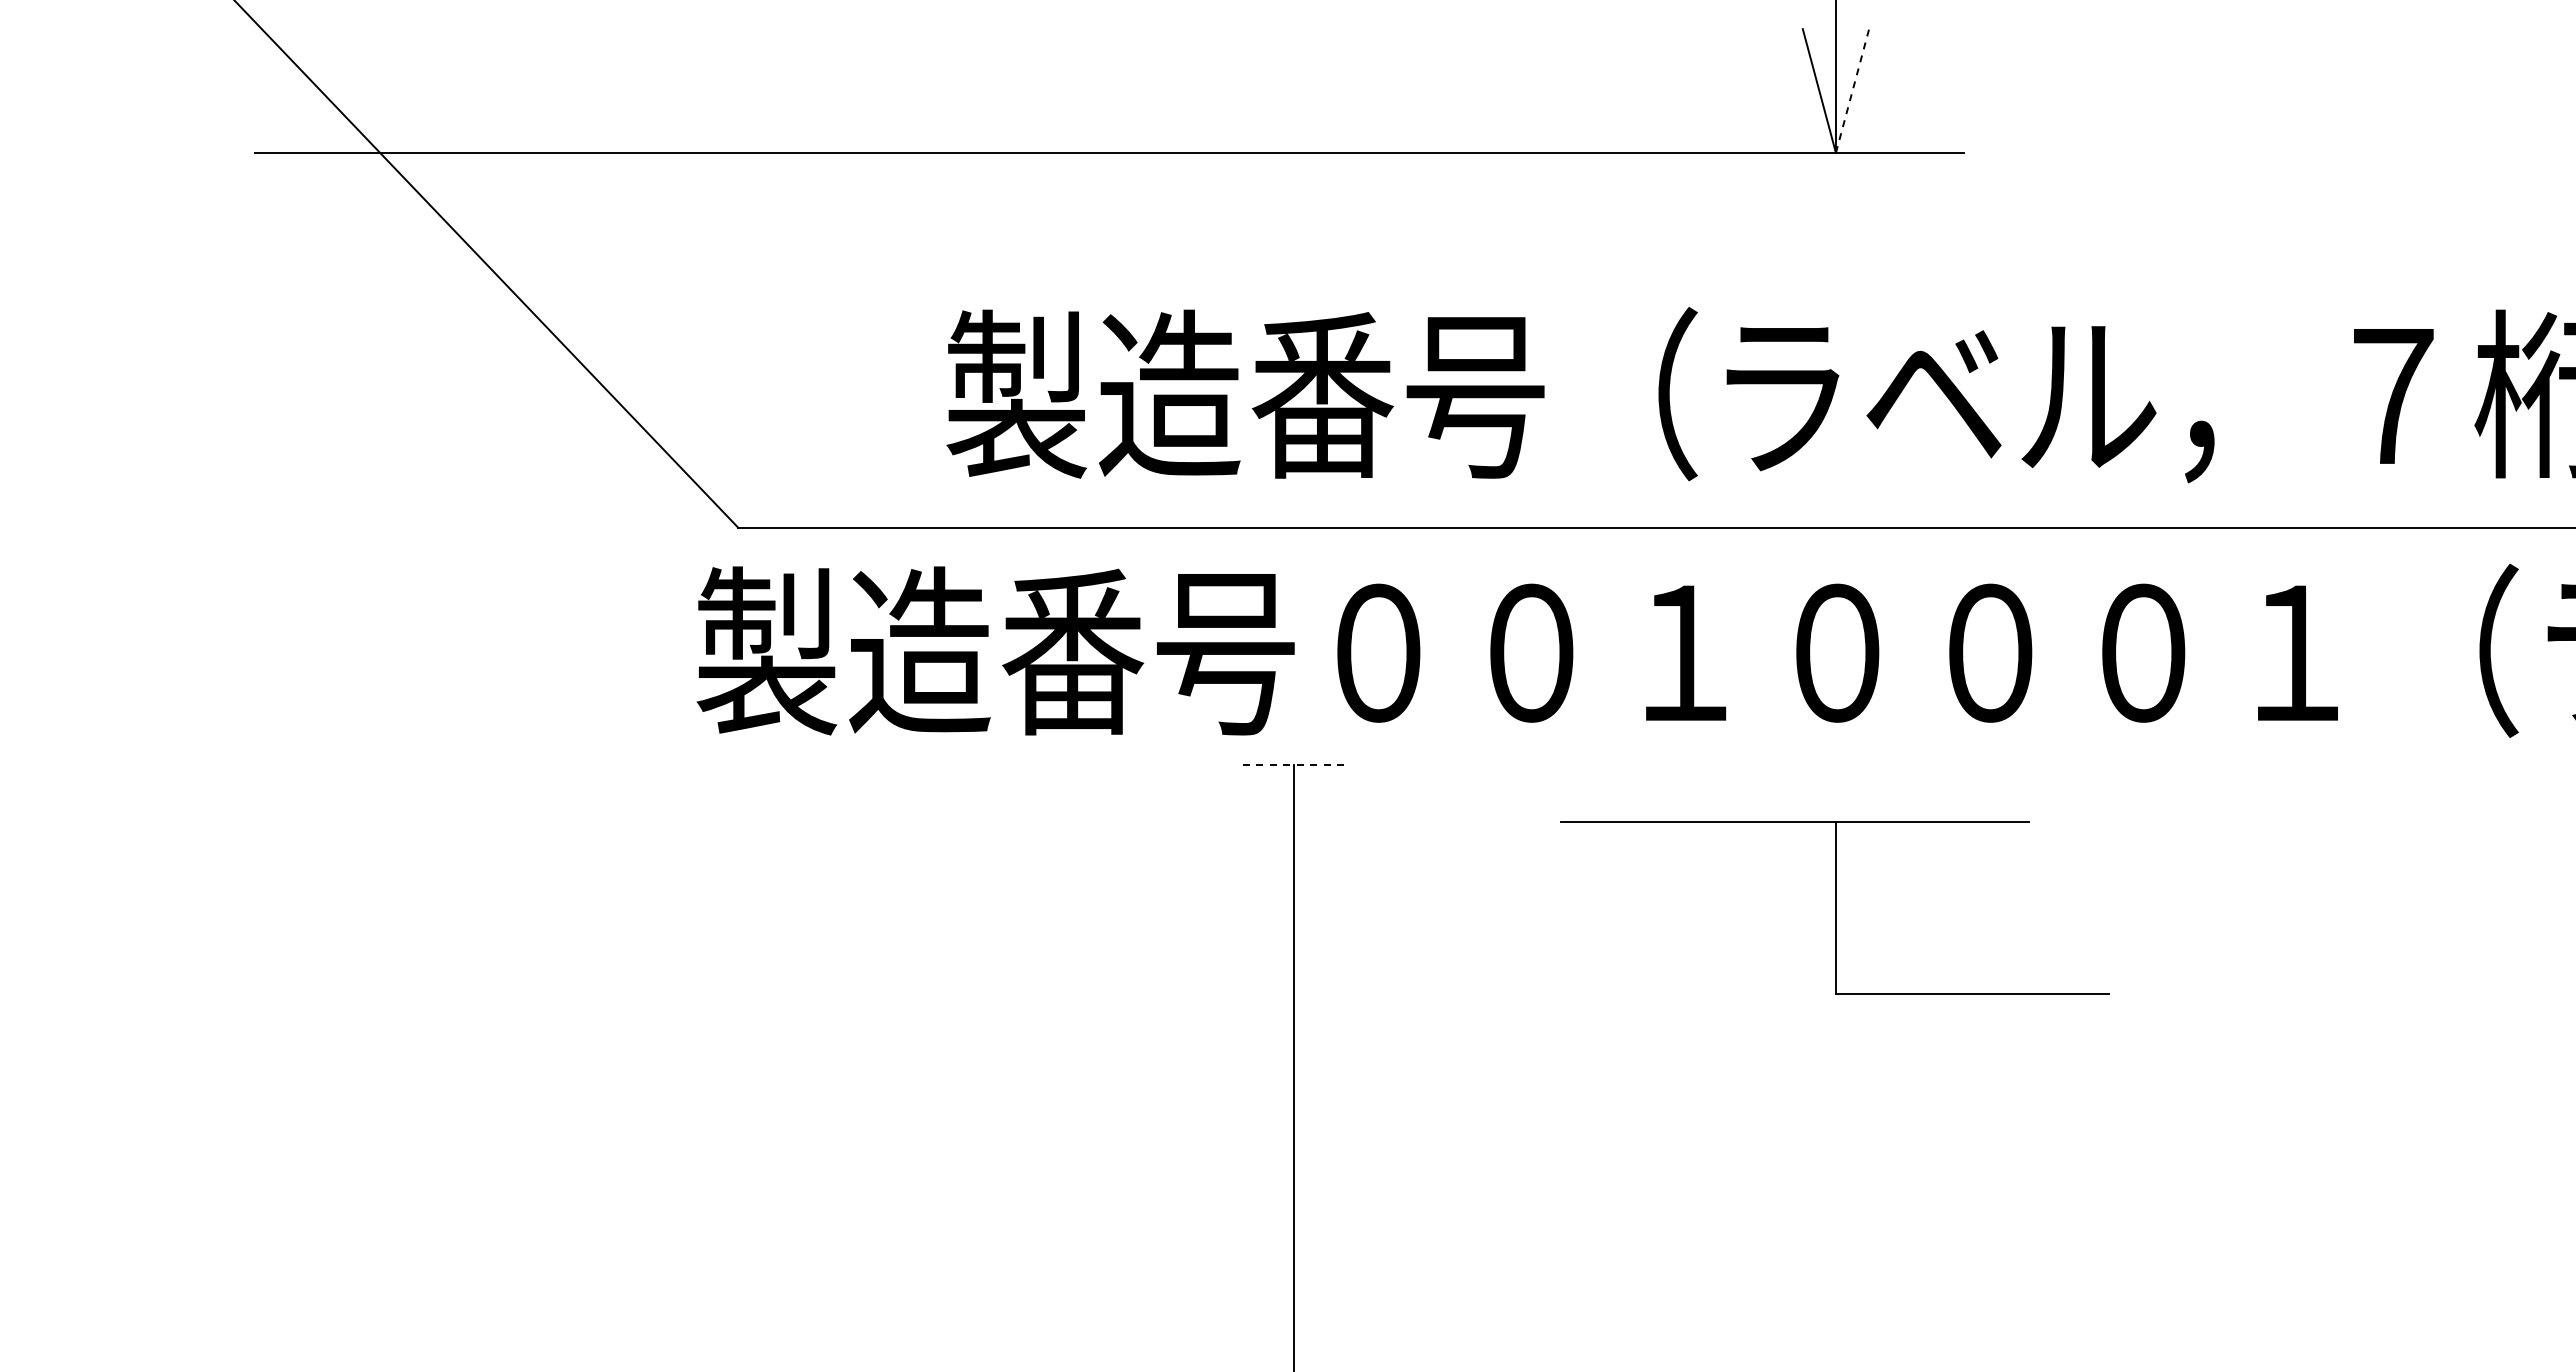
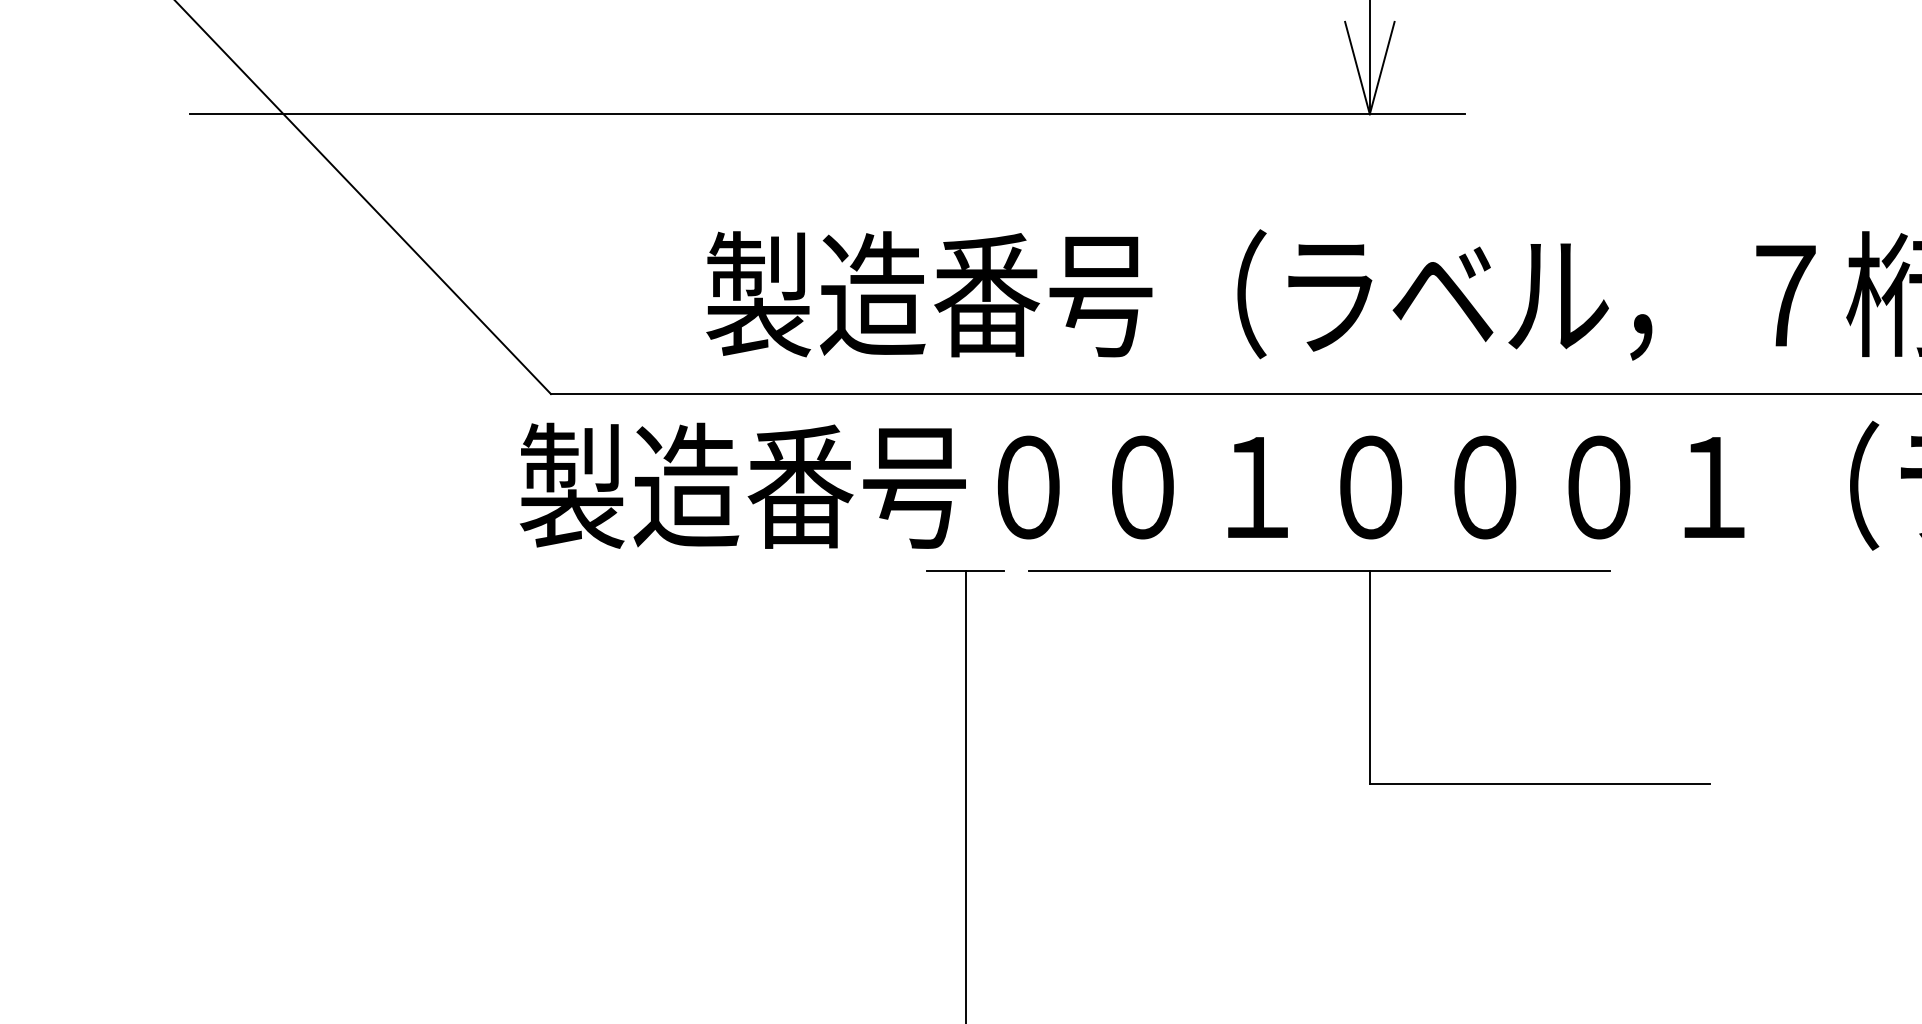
line: (1852, 90) -> (1382, 67), dashed -> solid
line: (1294, 765) -> (965, 571), dashed -> solid
part: (1835, 907) -> (1369, 677), size x1.67

